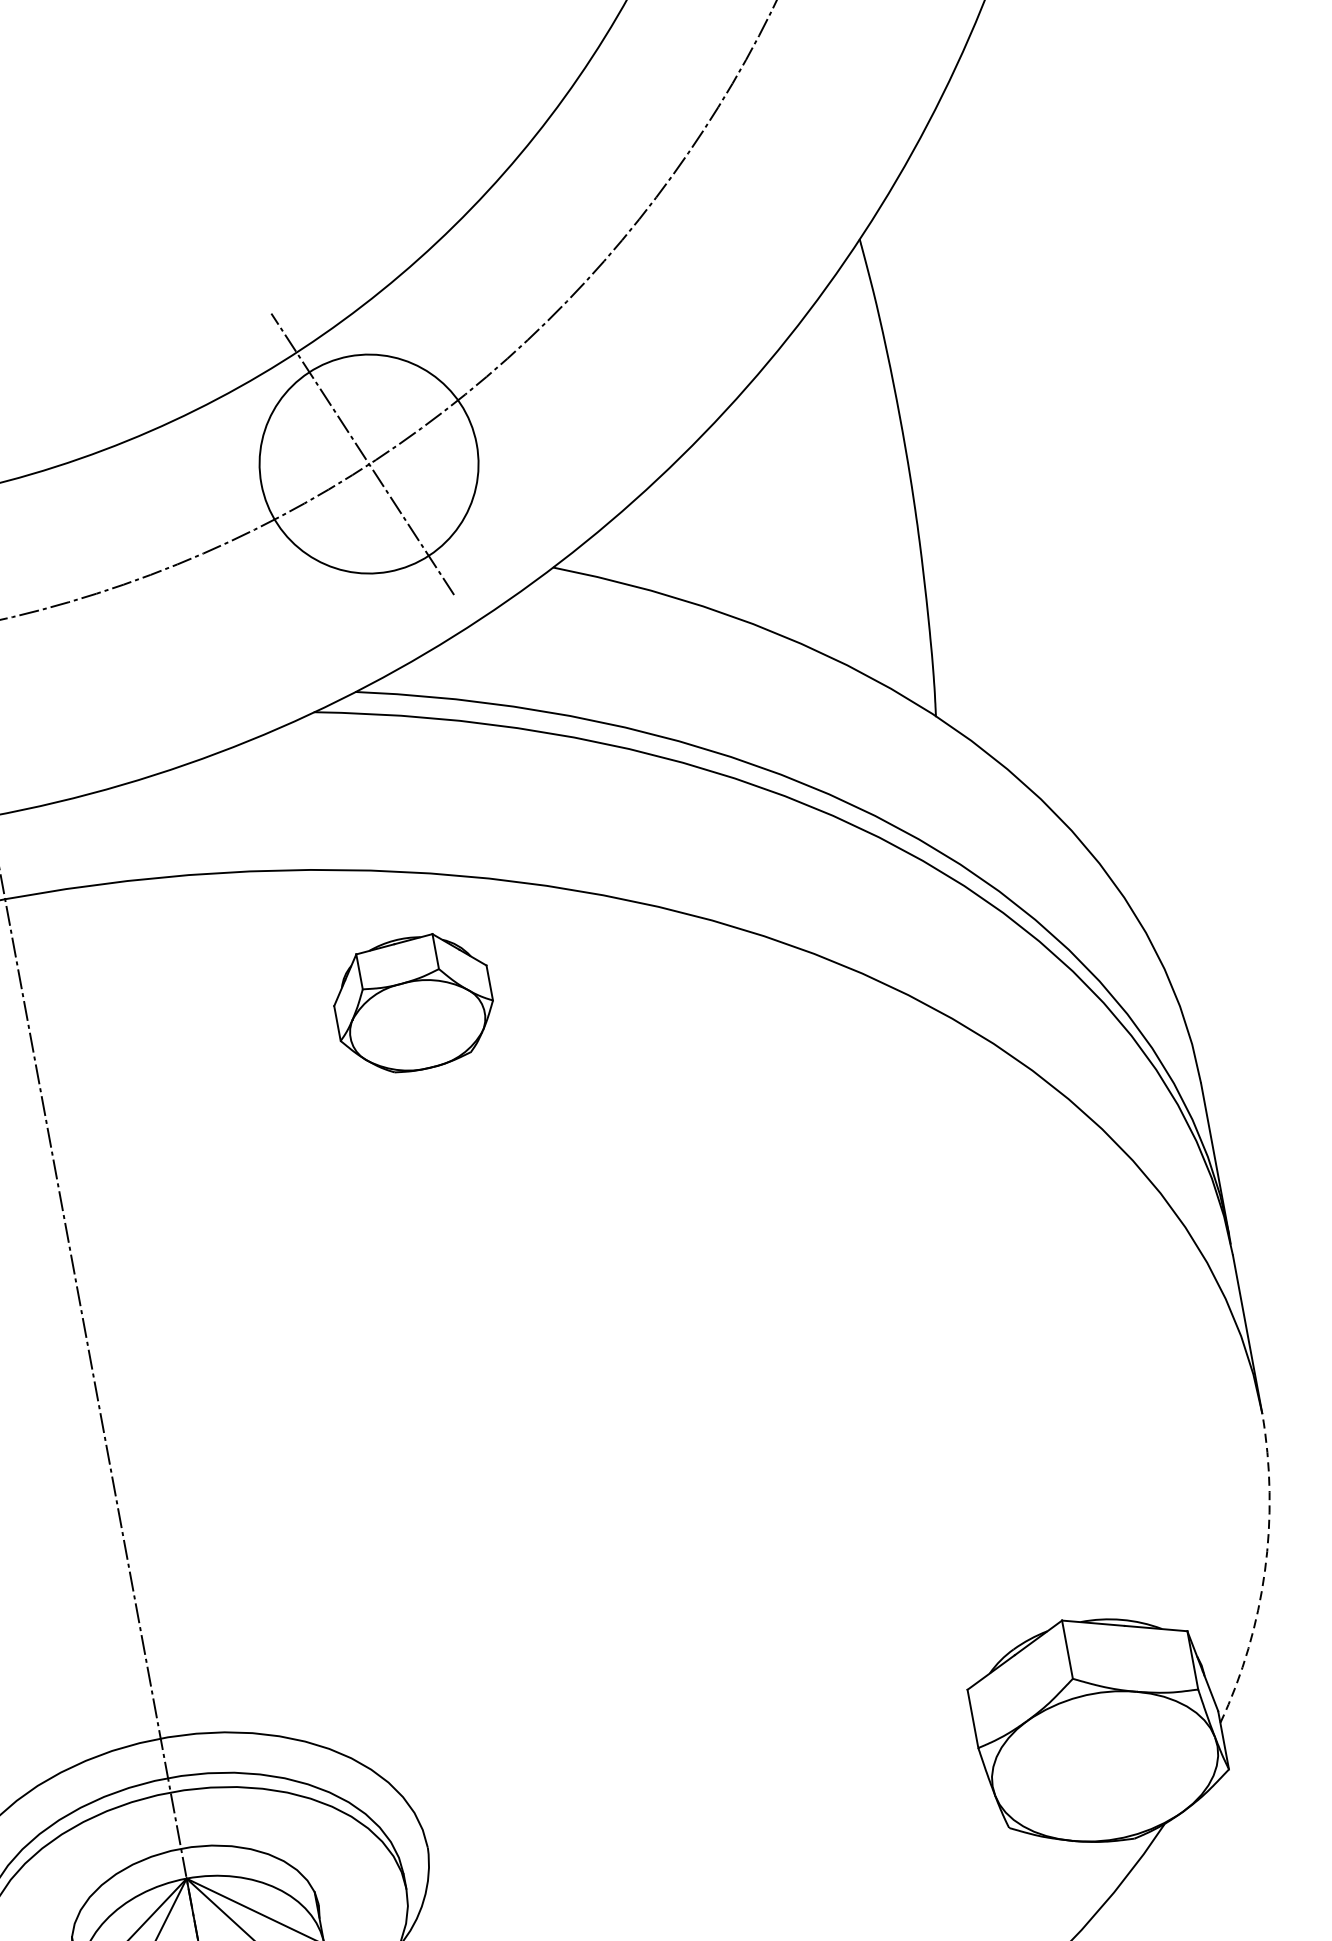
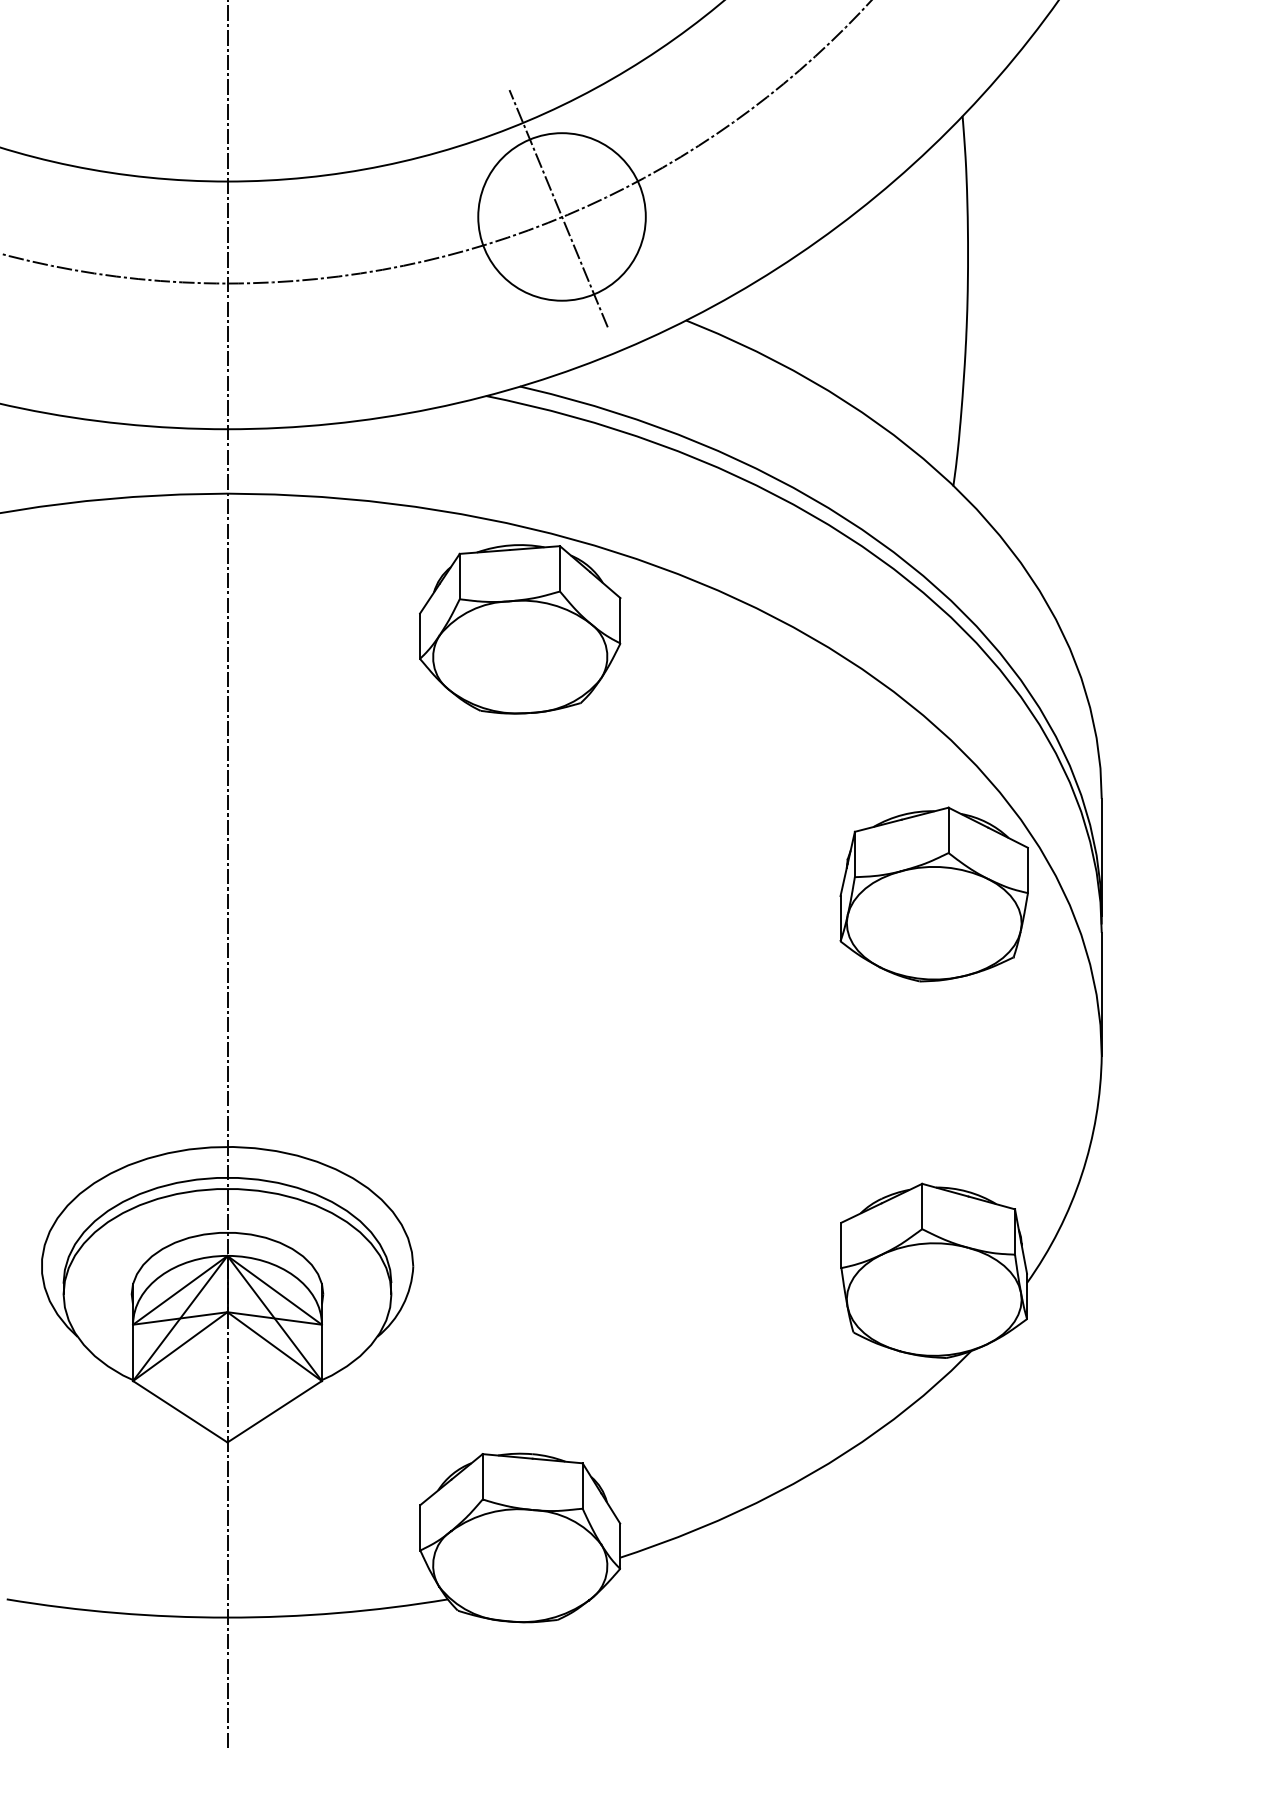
part: (413, 1004) -> (520, 629), size x1.67
part: (1007, 1246) -> (933, 894), added
arc: (1264, 1570) -> (1081, 1174), dashed -> solid

